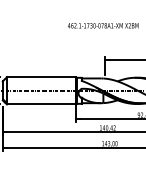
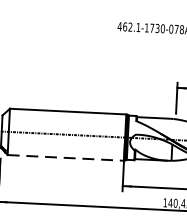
line: (41, 104) -> (66, 158), solid -> dashed

